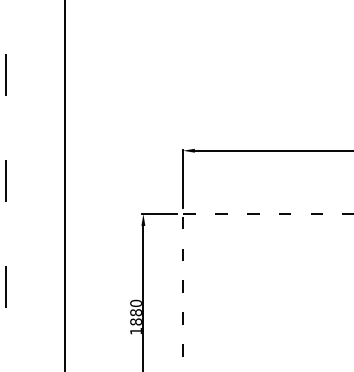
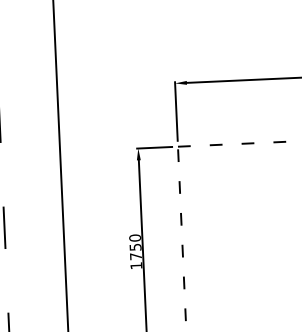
text: (135, 317) -> (135, 252), 1880 -> 1750

